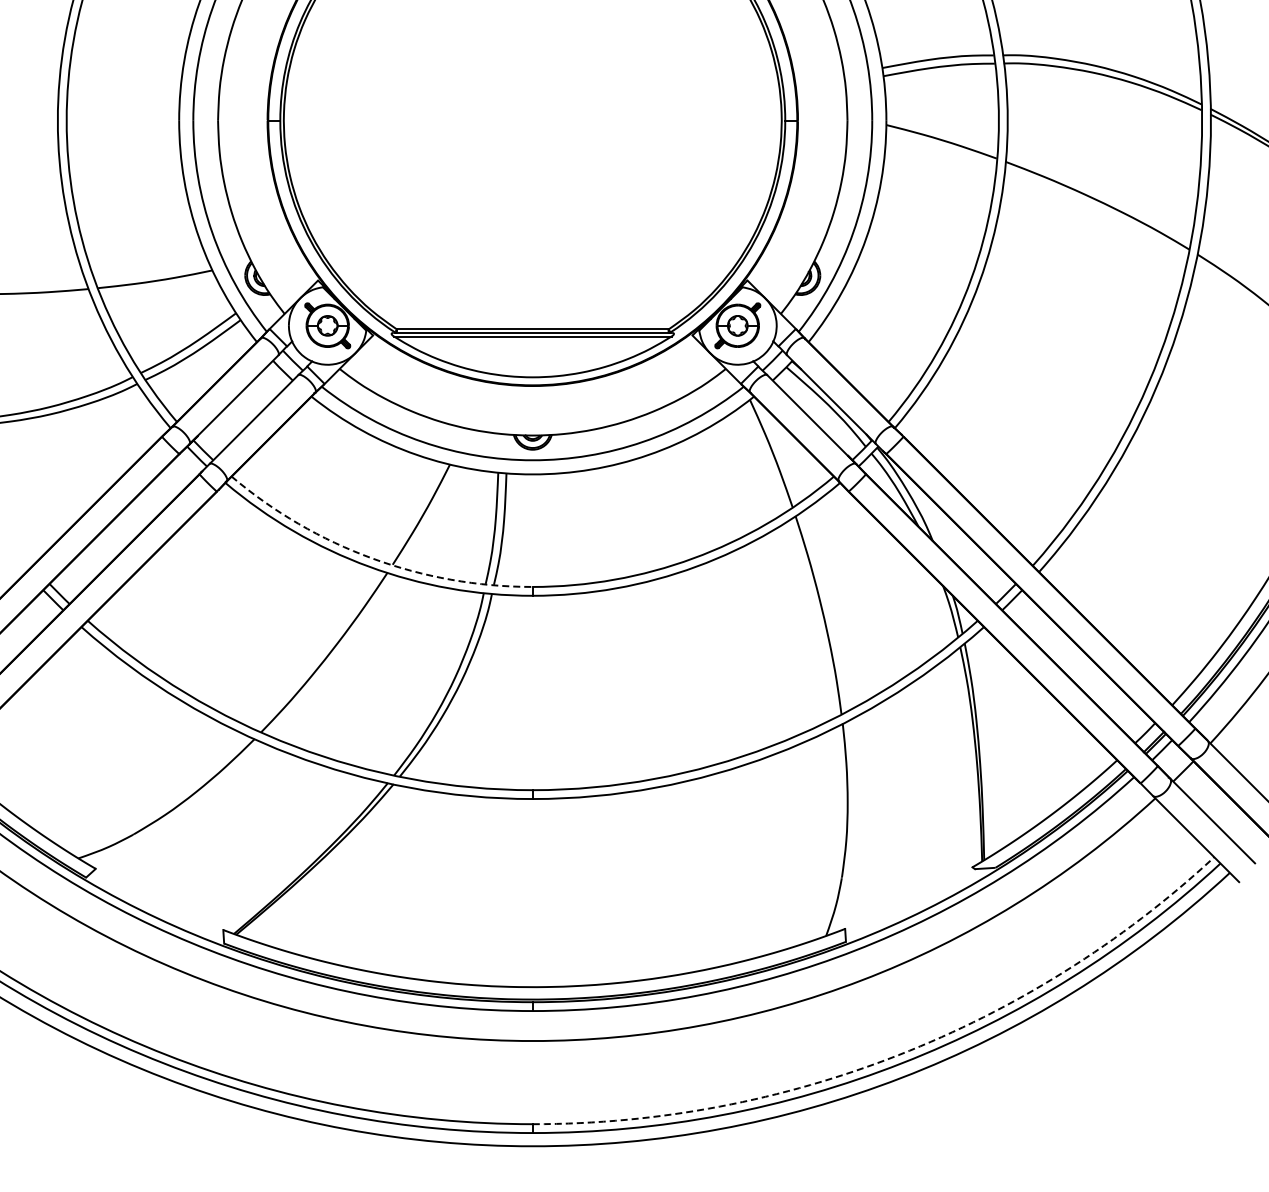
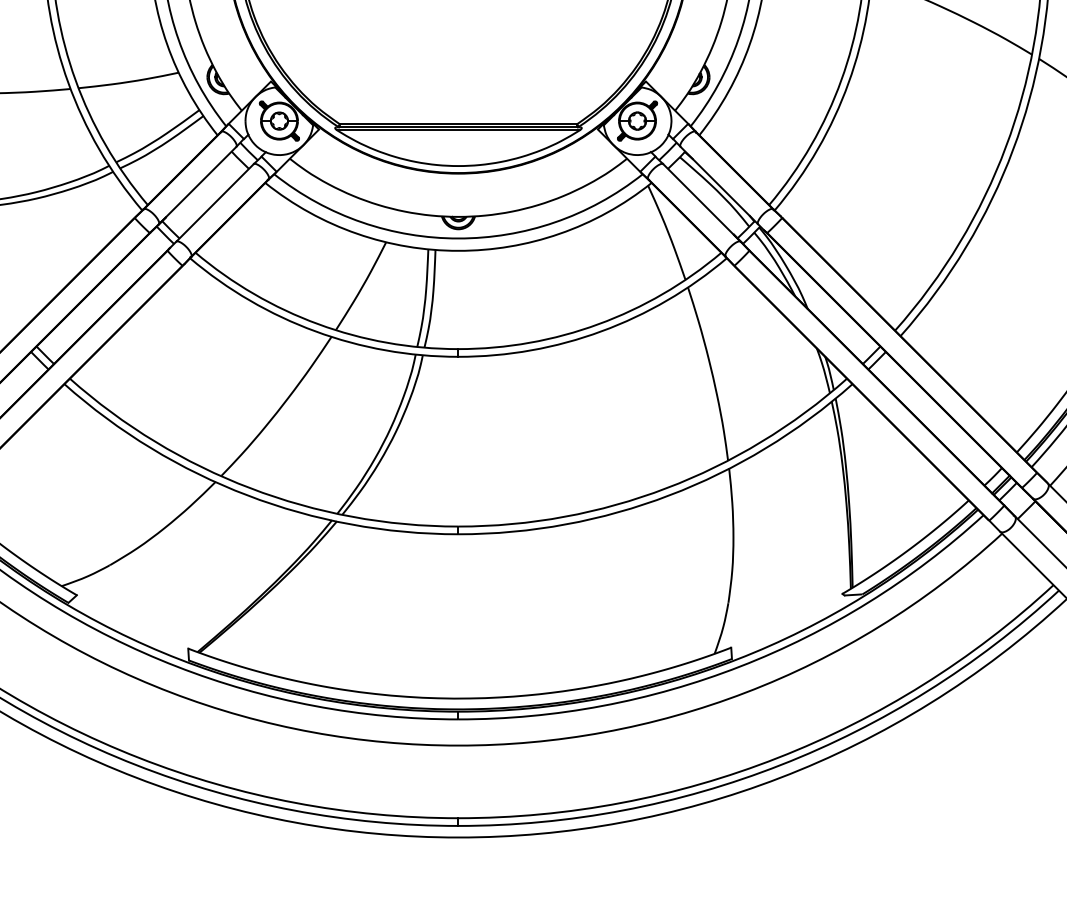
arc: (372, 558) -> (318, 324), dashed -> solid
arc: (898, 1055) -> (777, 758), dashed -> solid

